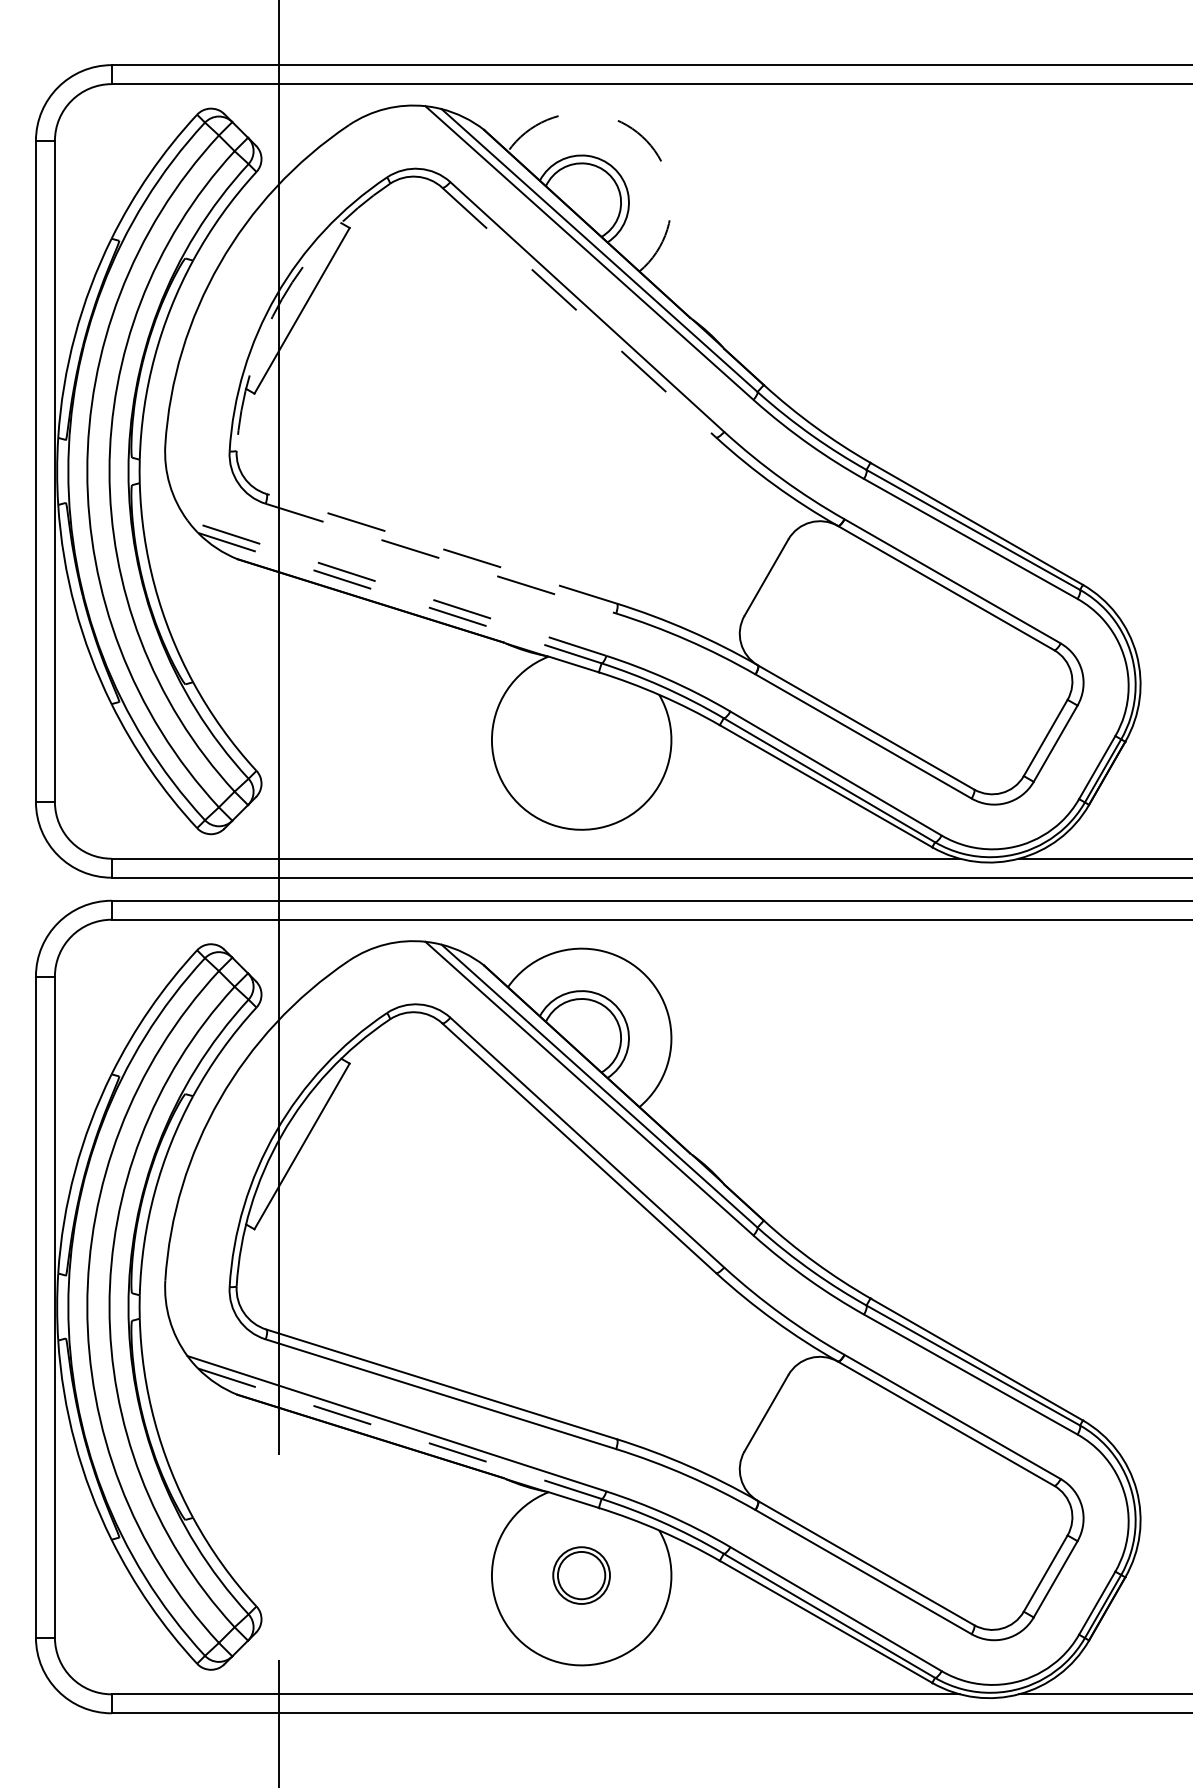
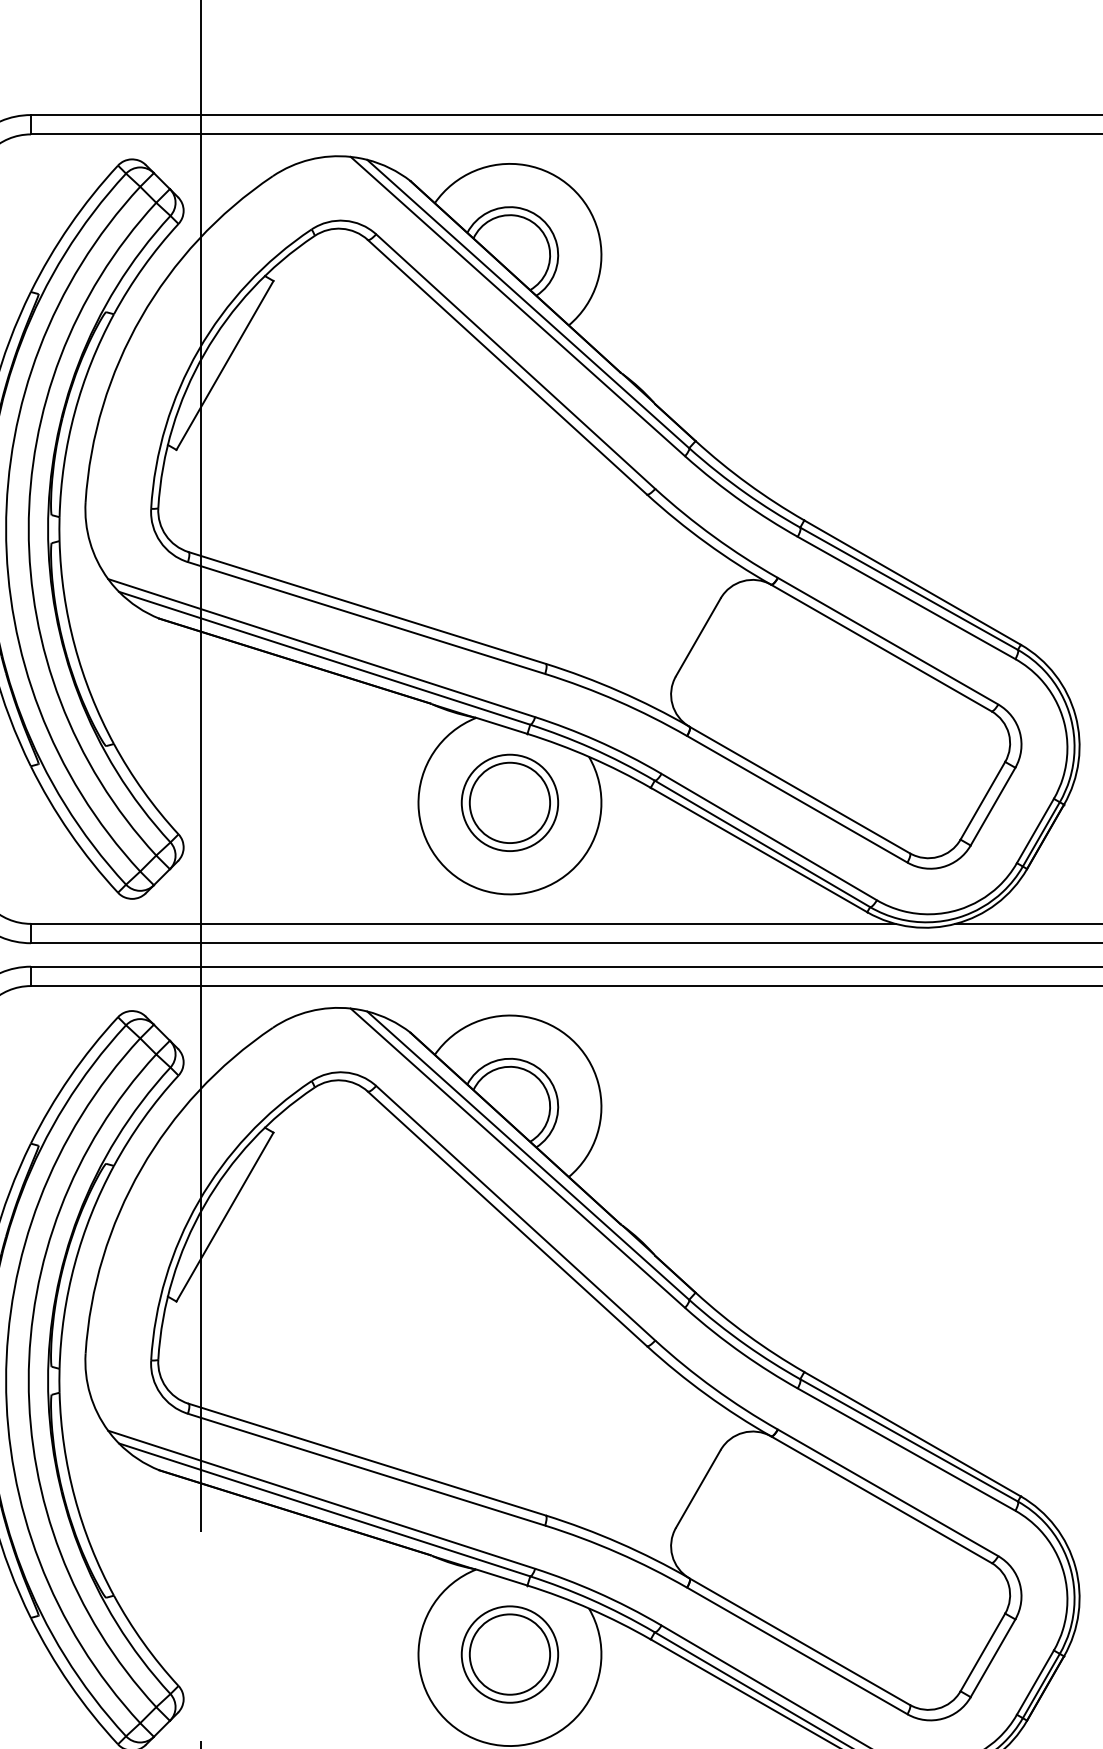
arc: (642, 136) -> (571, 187), dashed -> solid
arc: (281, 299) -> (204, 353), dashed -> solid
line: (579, 312) -> (507, 367), dashed -> solid
line: (441, 548) -> (367, 607), dashed -> solid
line: (440, 558) -> (366, 617), dashed -> solid
line: (396, 588) -> (321, 648), dashed -> solid
line: (400, 598) -> (325, 658), dashed -> solid
part: (581, 739) -> (509, 802), added
line: (400, 1433) -> (325, 1509), dashed -> solid
part: (581, 1575) -> (509, 1654), size x1.67

